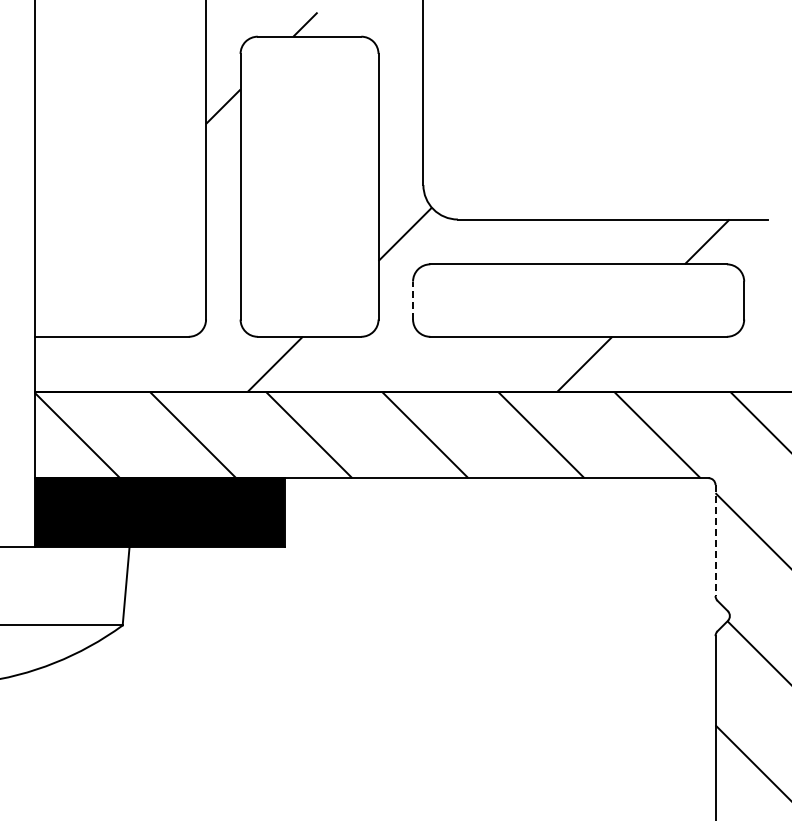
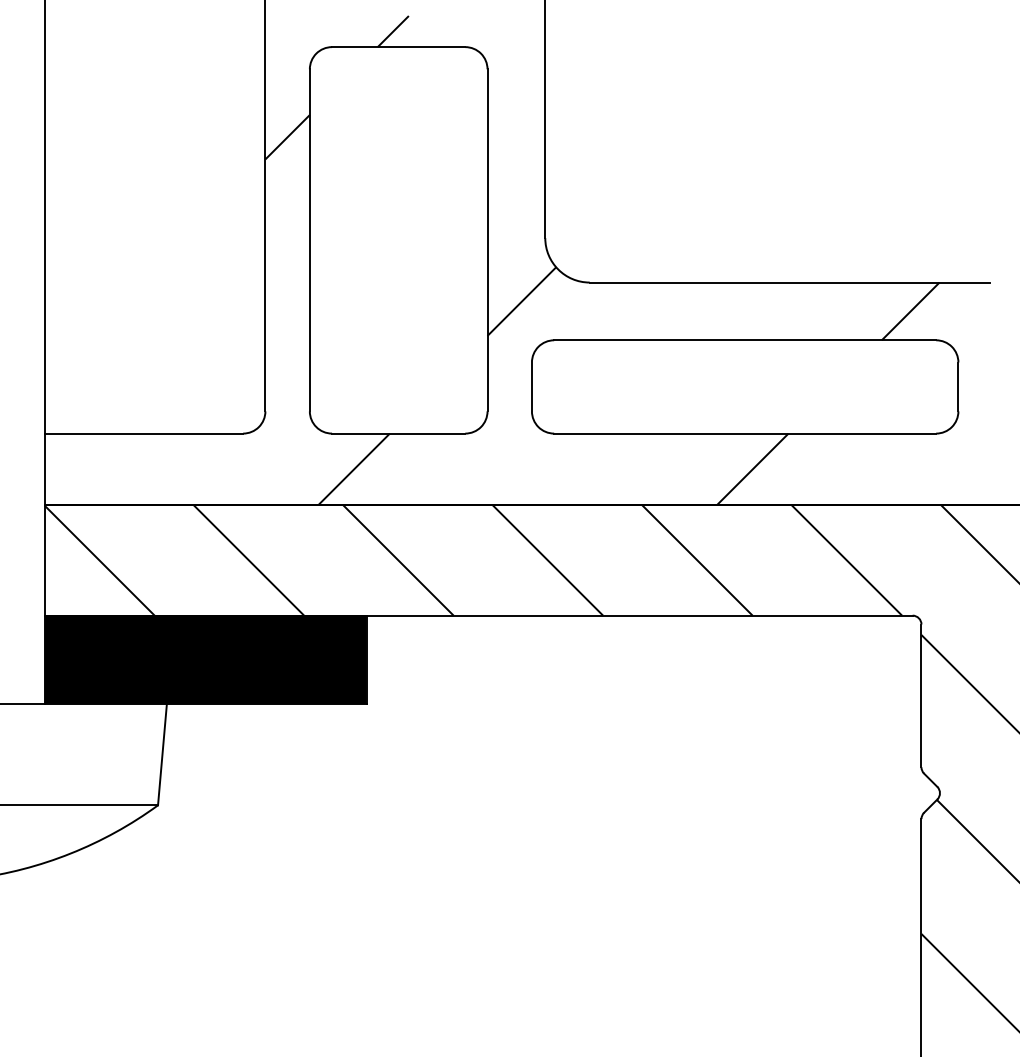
line: (413, 300) -> (532, 386), dashed -> solid
line: (715, 541) -> (921, 697), dashed -> solid

